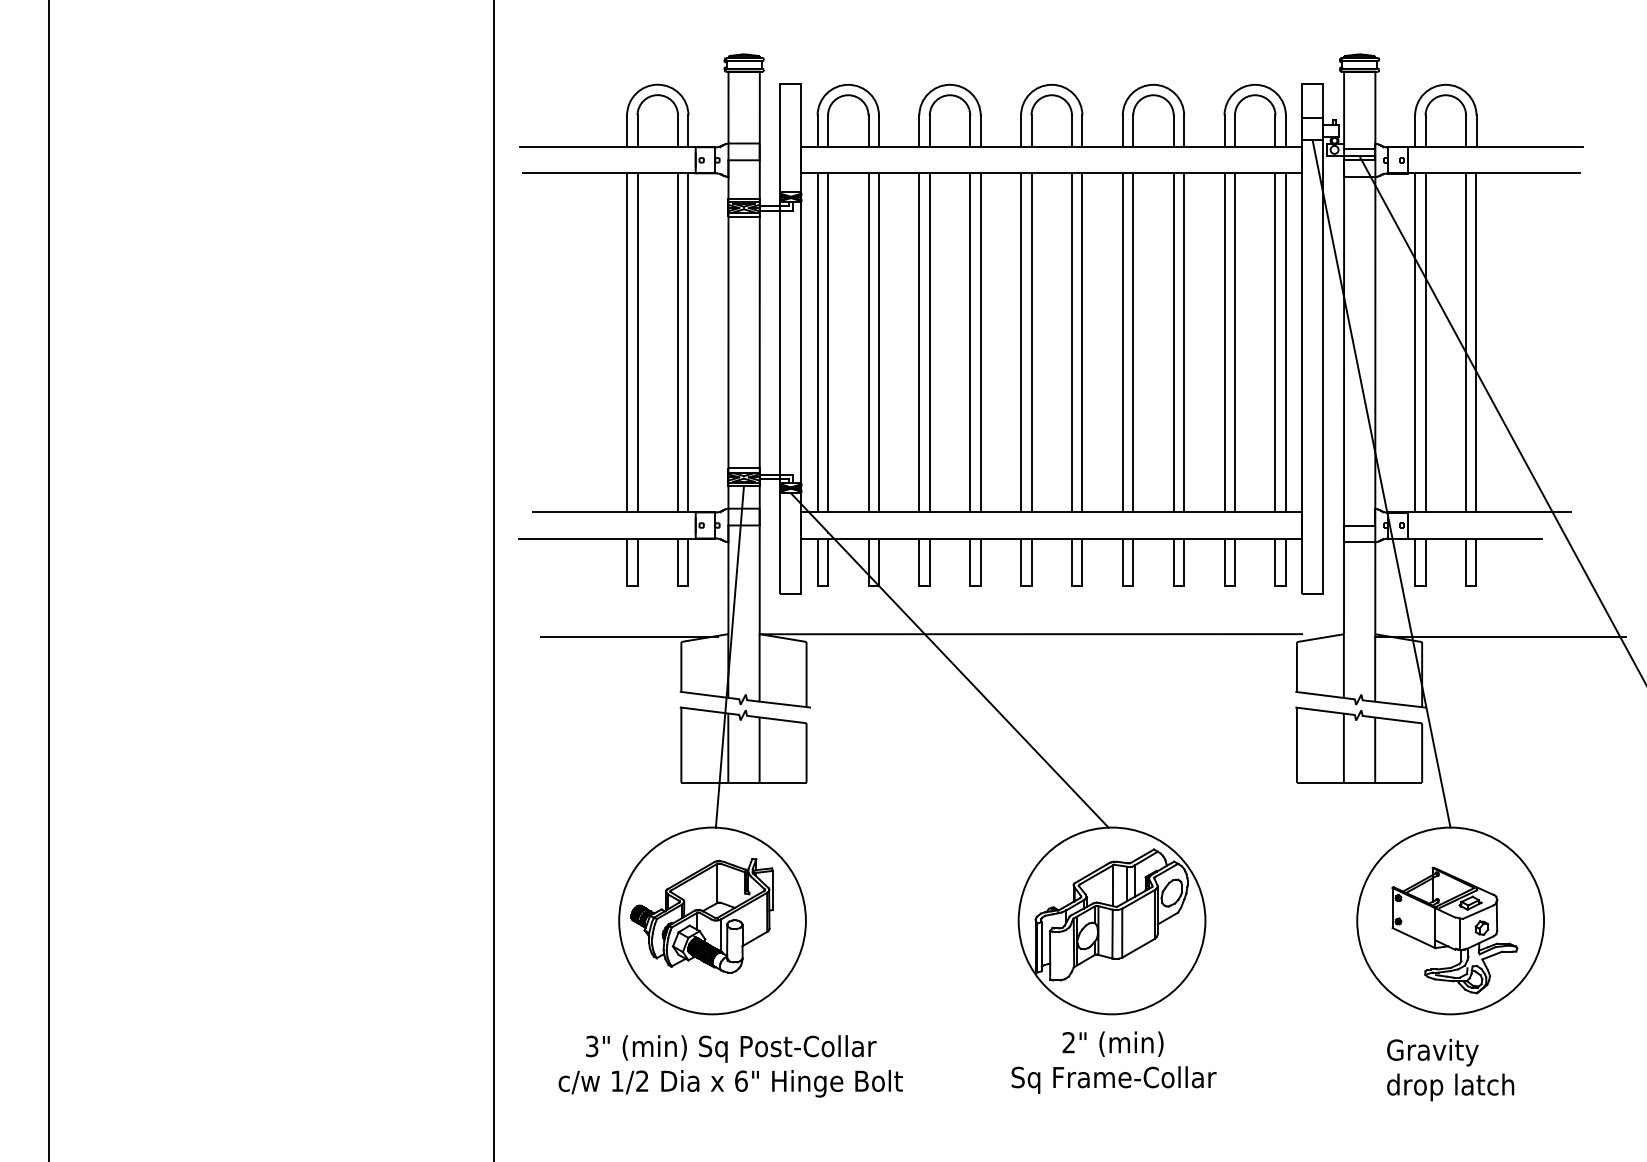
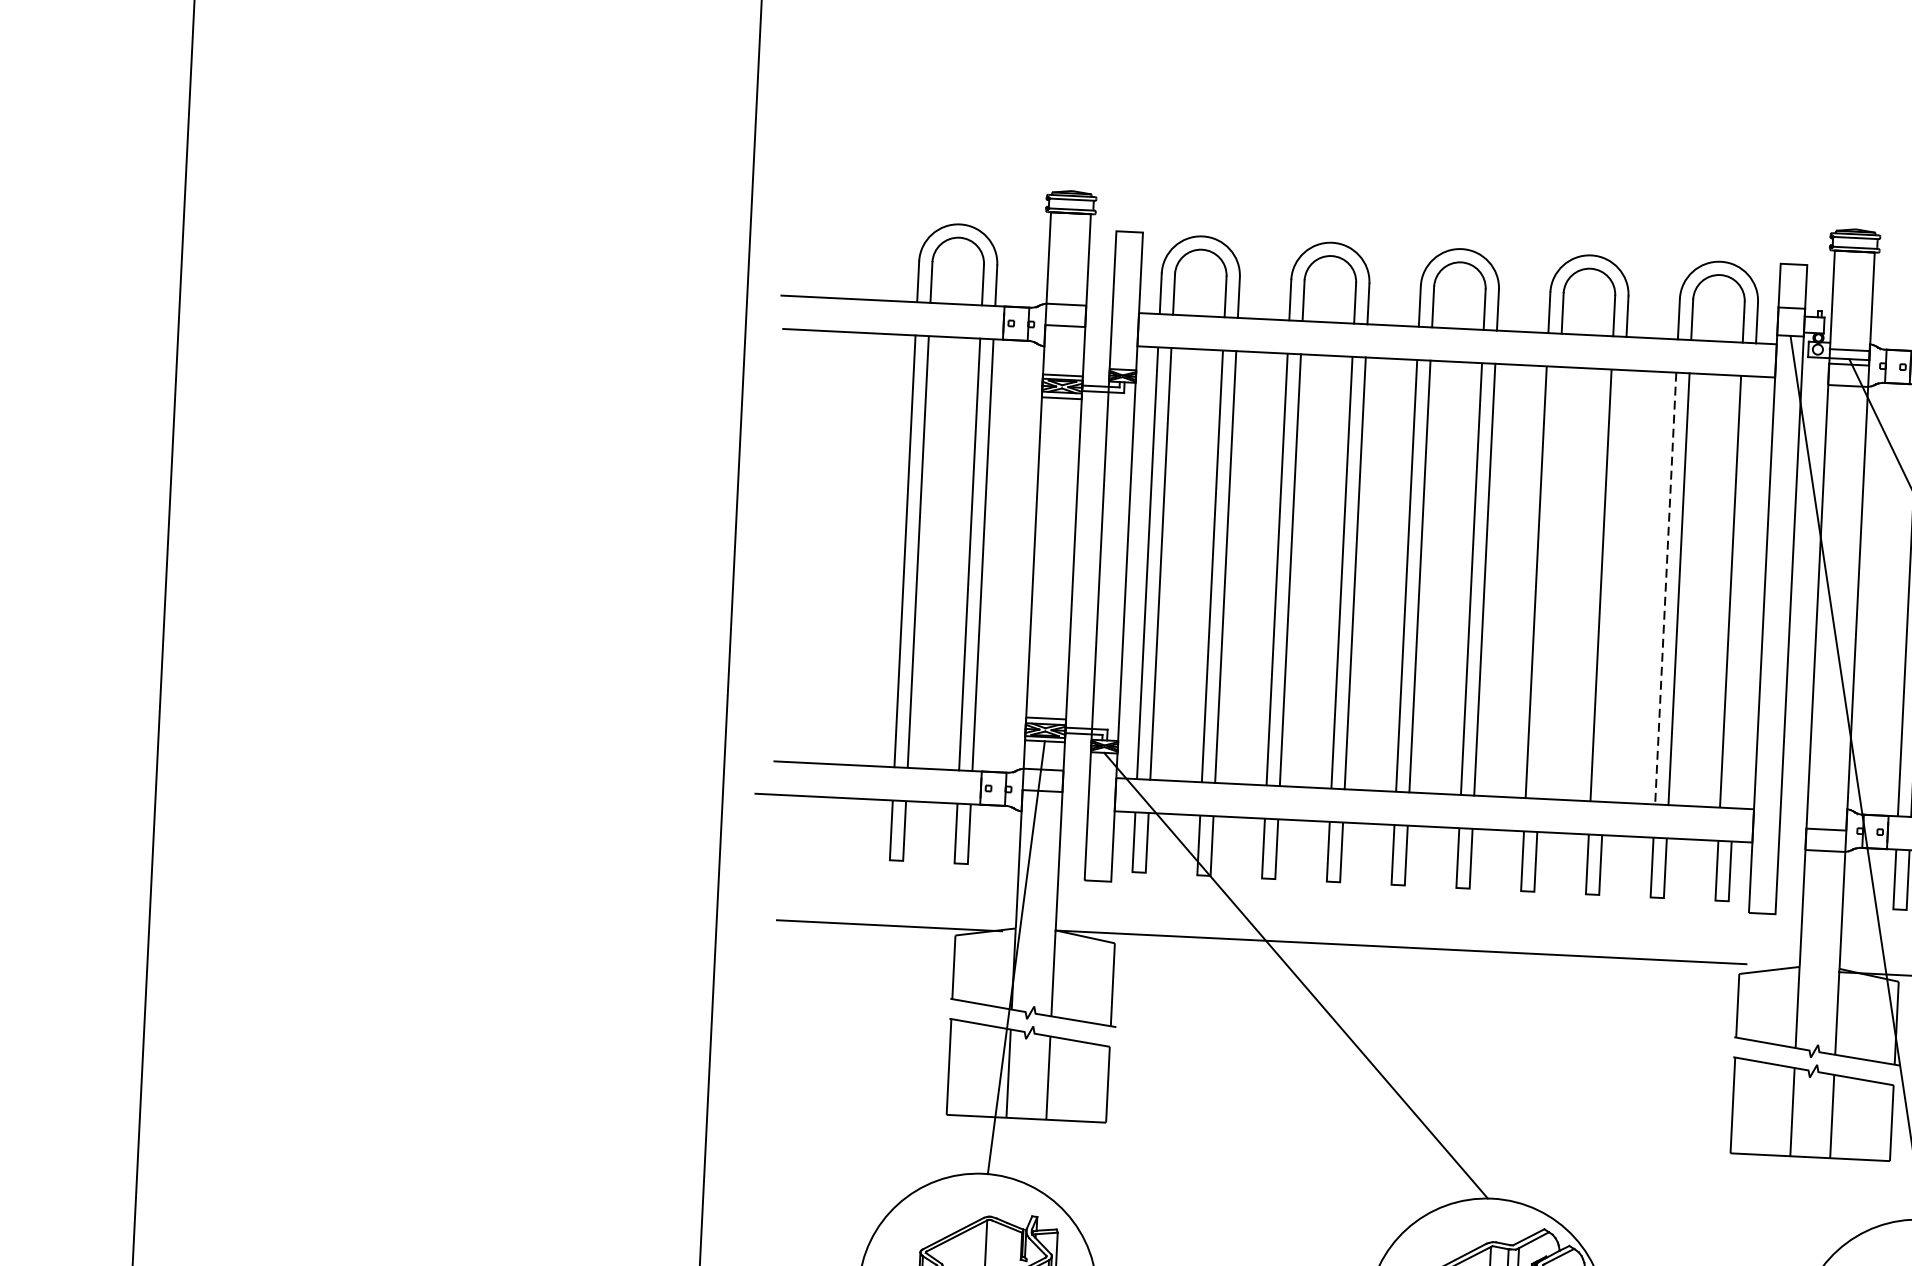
line: (1133, 342) -> (1549, 582), removed
line: (1184, 342) -> (1614, 585), removed
line: (1224, 342) -> (1665, 587), solid -> dashed
line: (1285, 342) -> (1743, 591), removed

